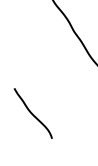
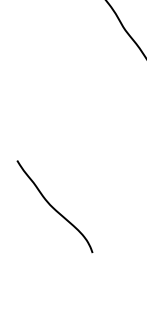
curve: (32, 113) -> (53, 206), moved

